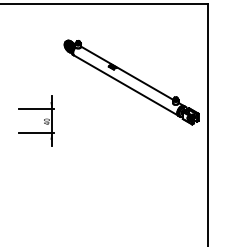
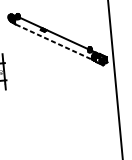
line: (126, 86) -> (54, 42), solid -> dashed

